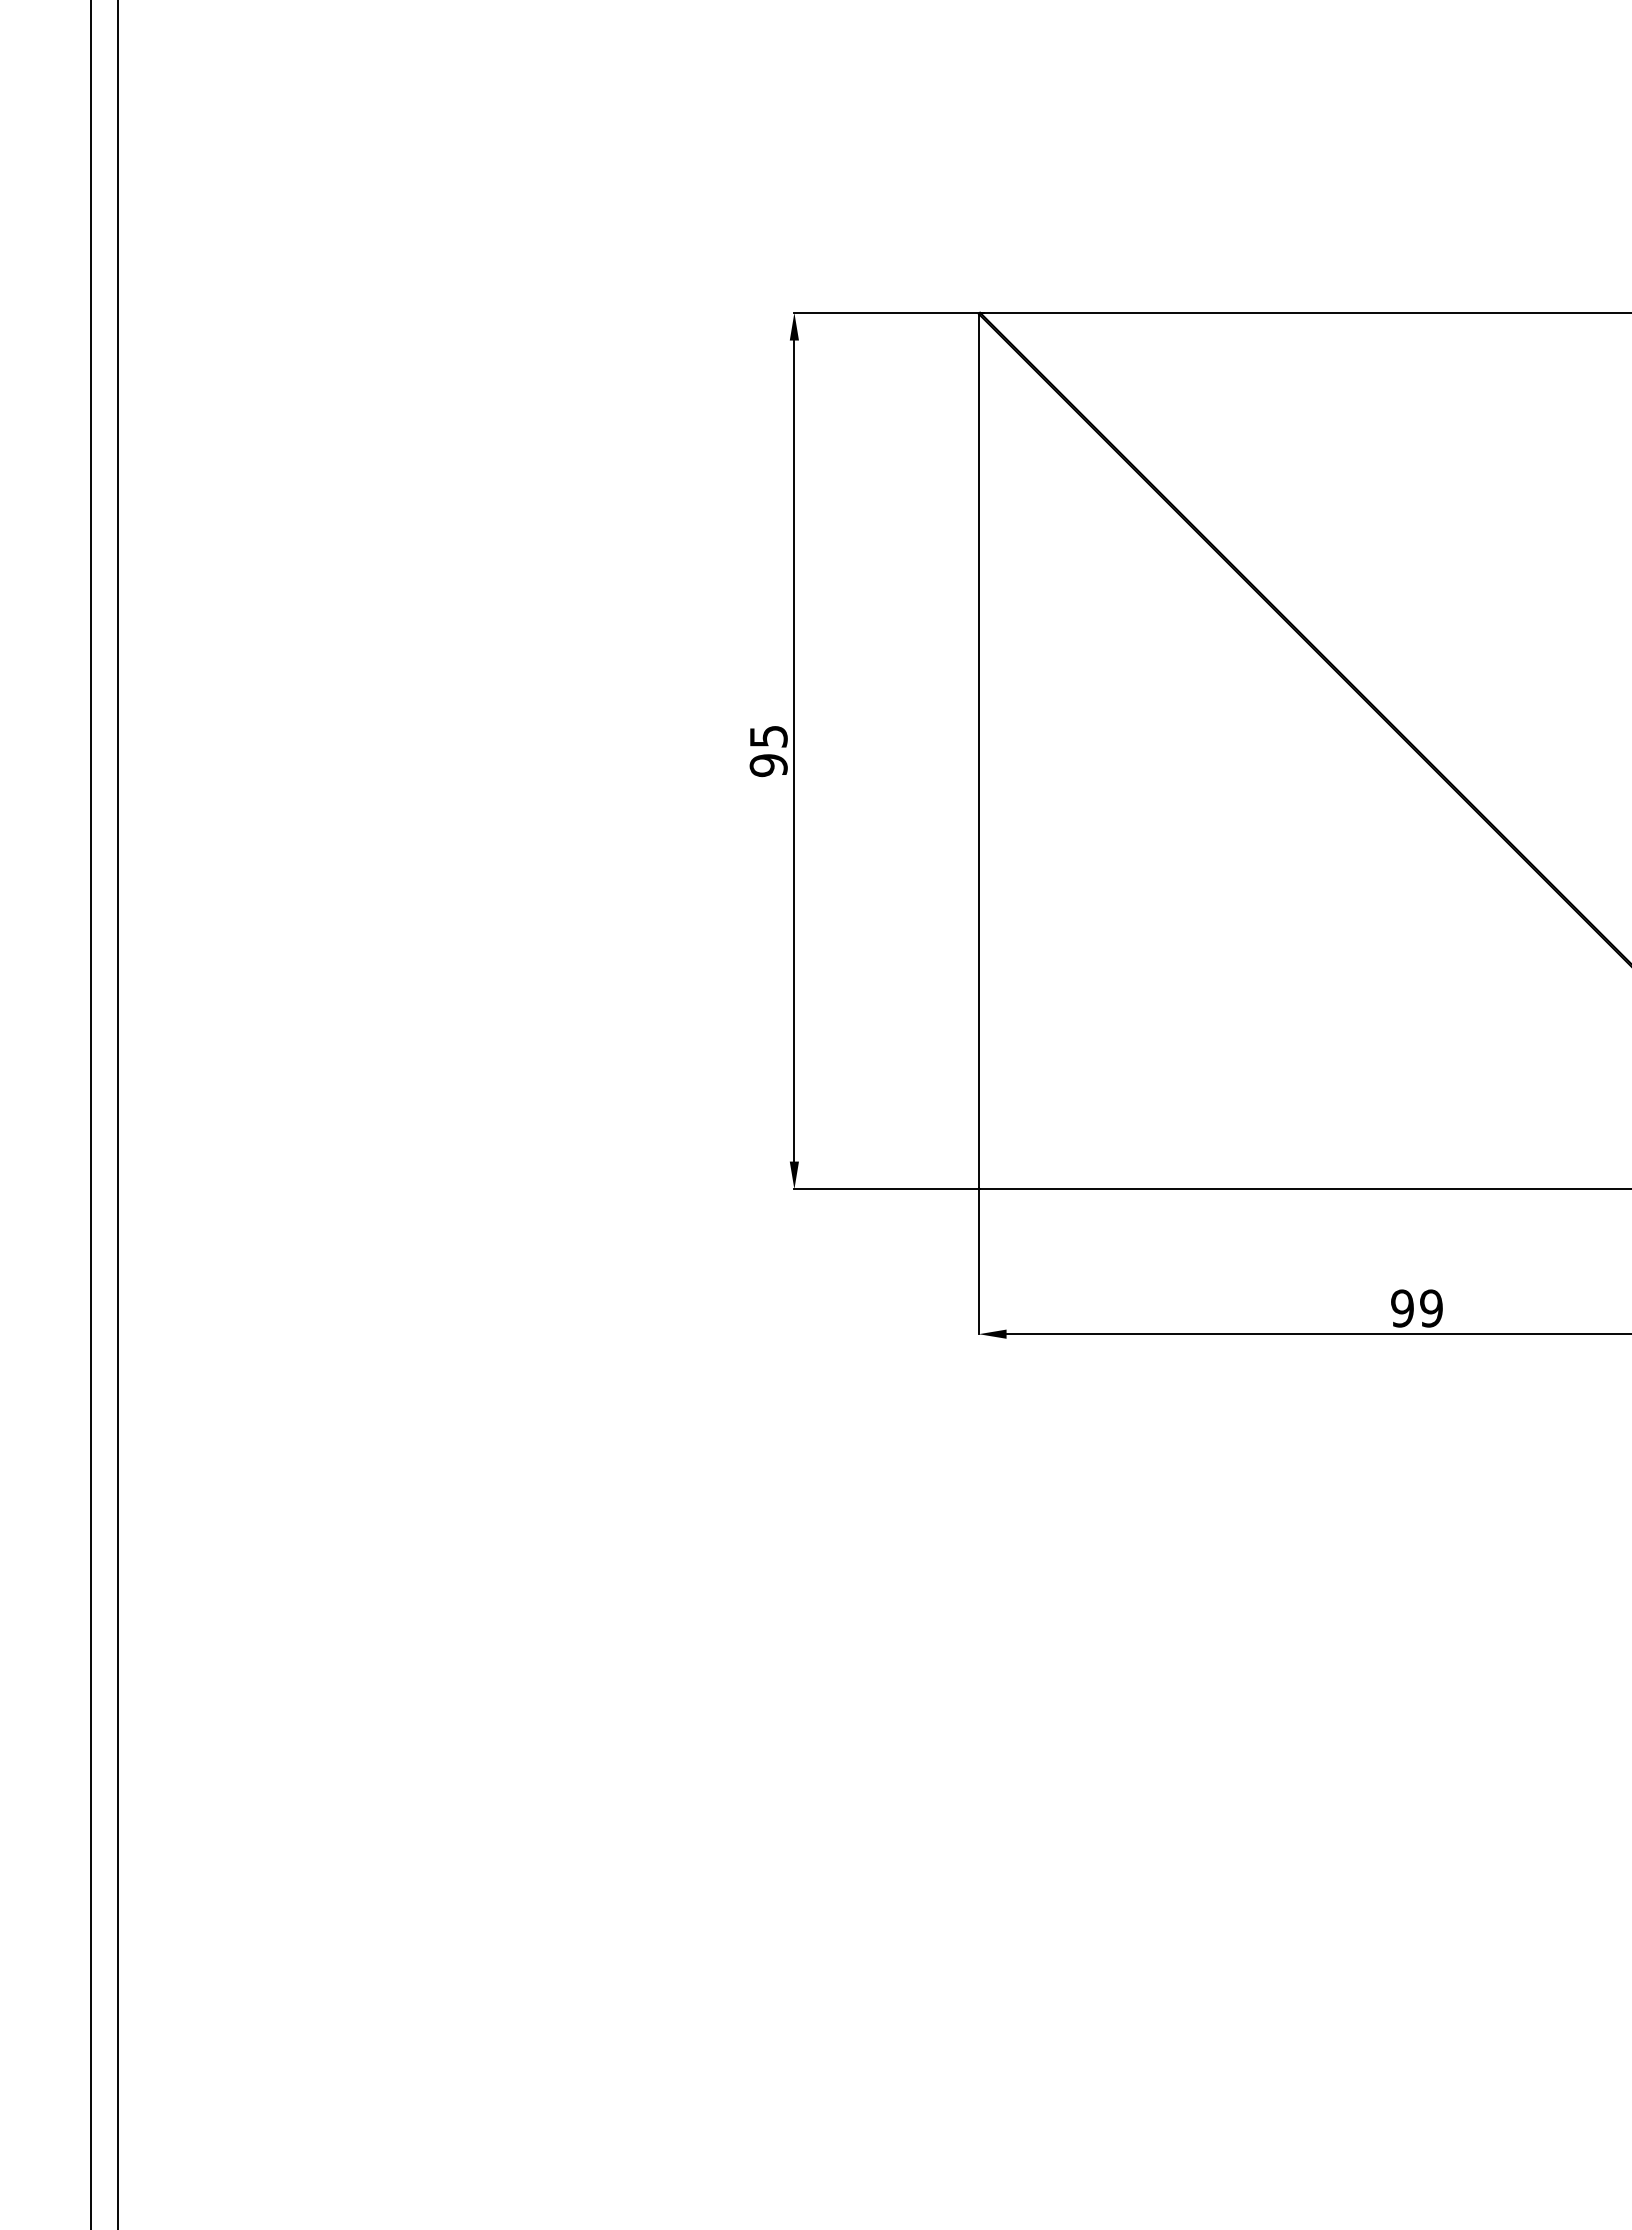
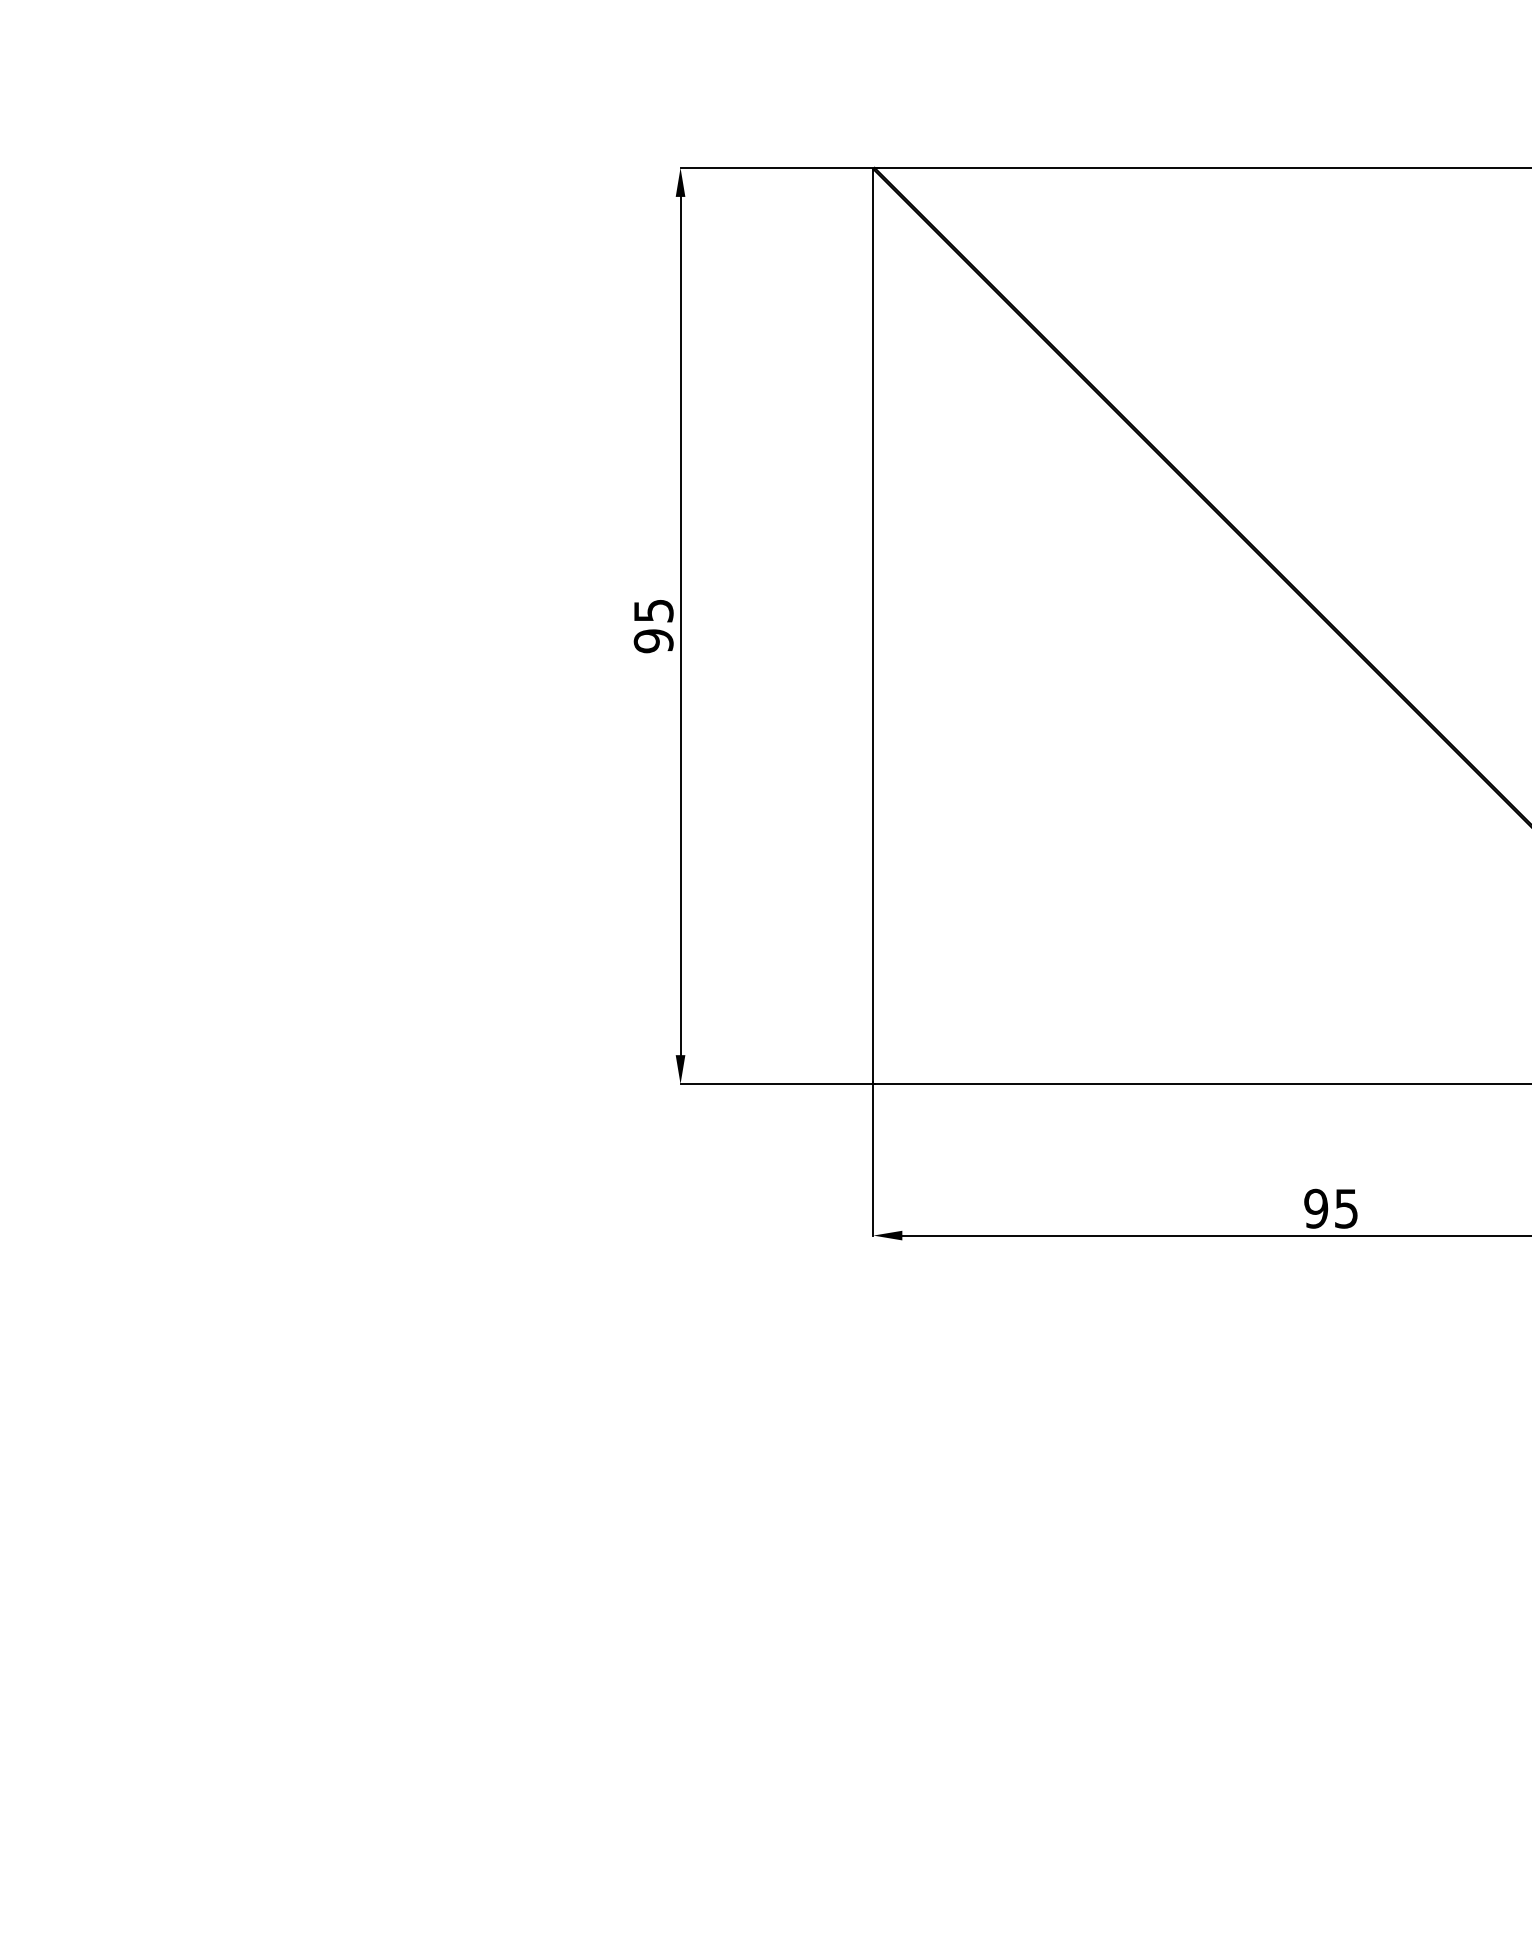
text: (1431, 1308) -> (1346, 1208), 99 -> 95

